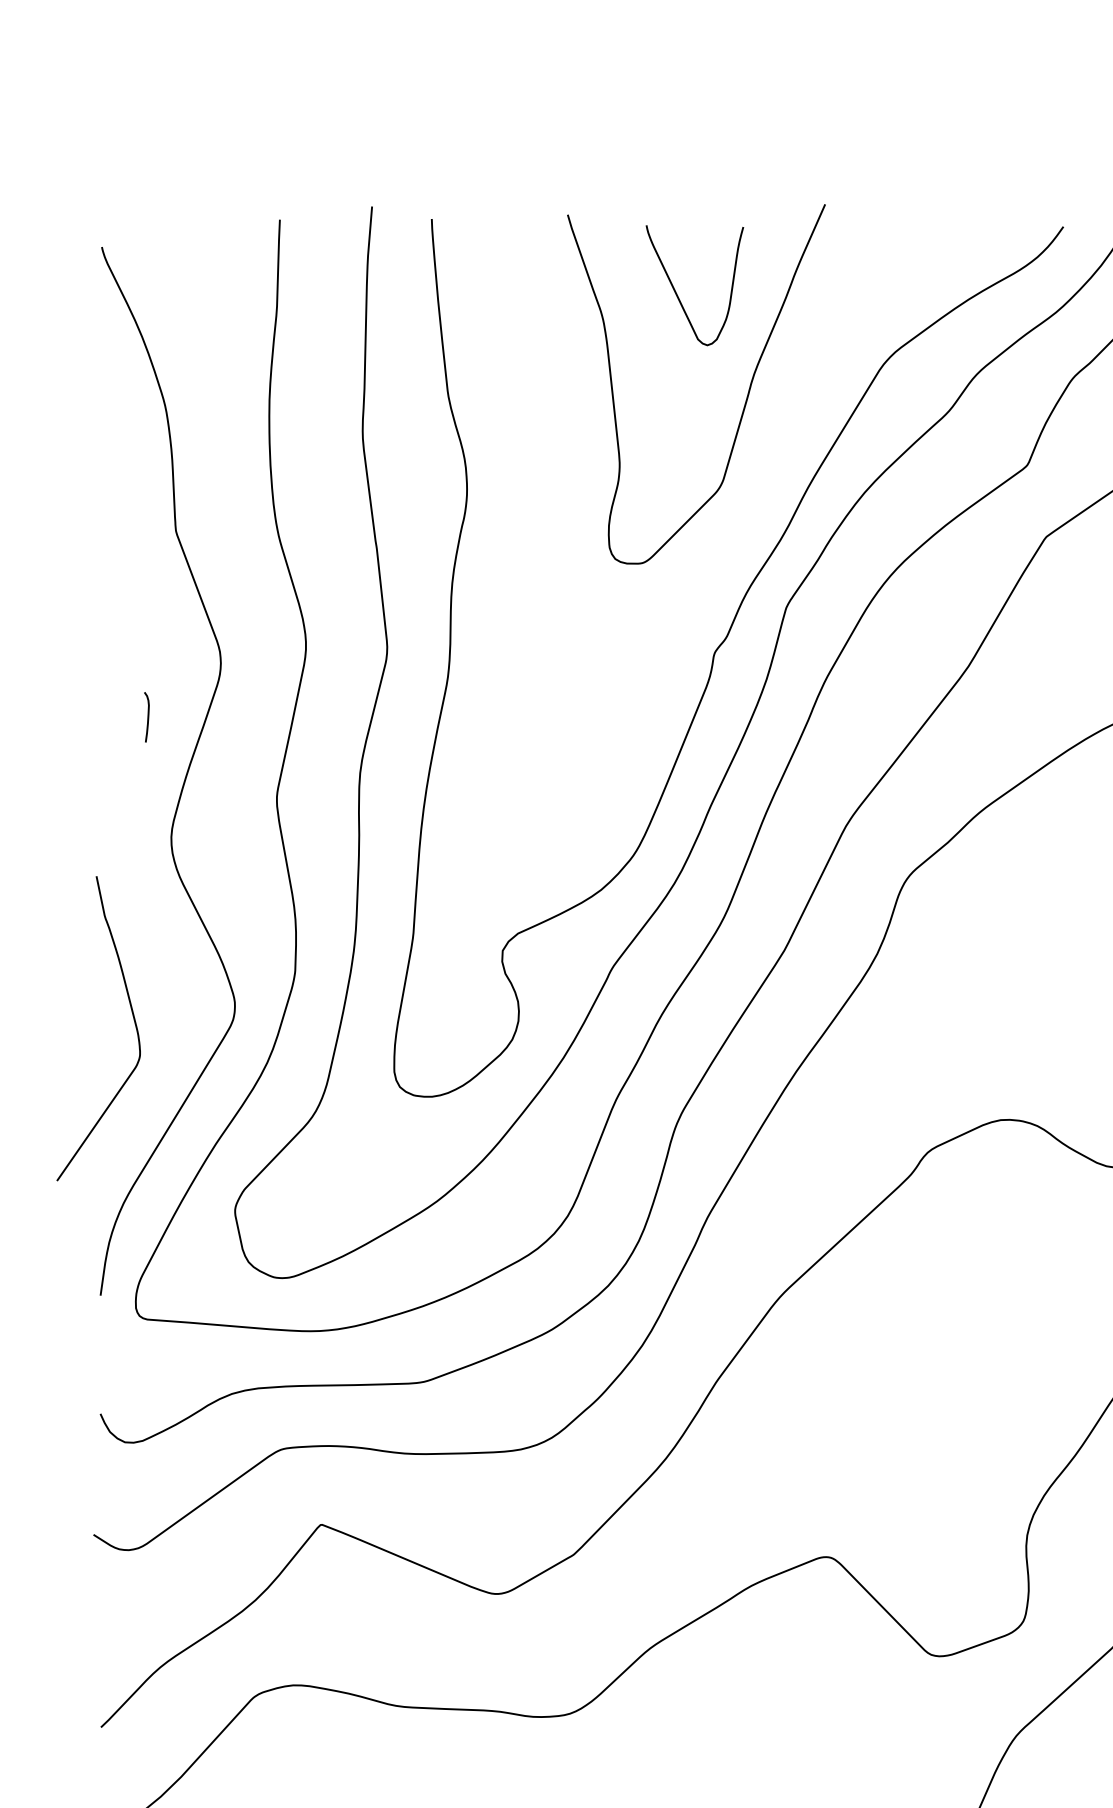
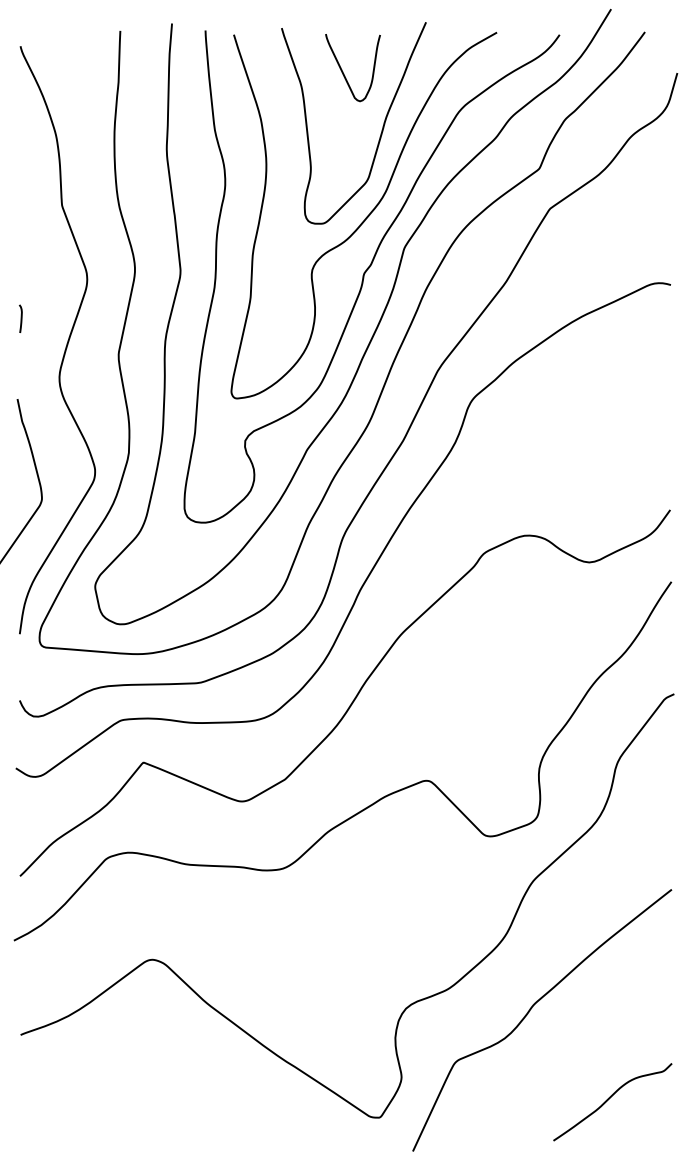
curve: (717, 552) -> (365, 217), added
line: (146, 716) -> (20, 318), moved

